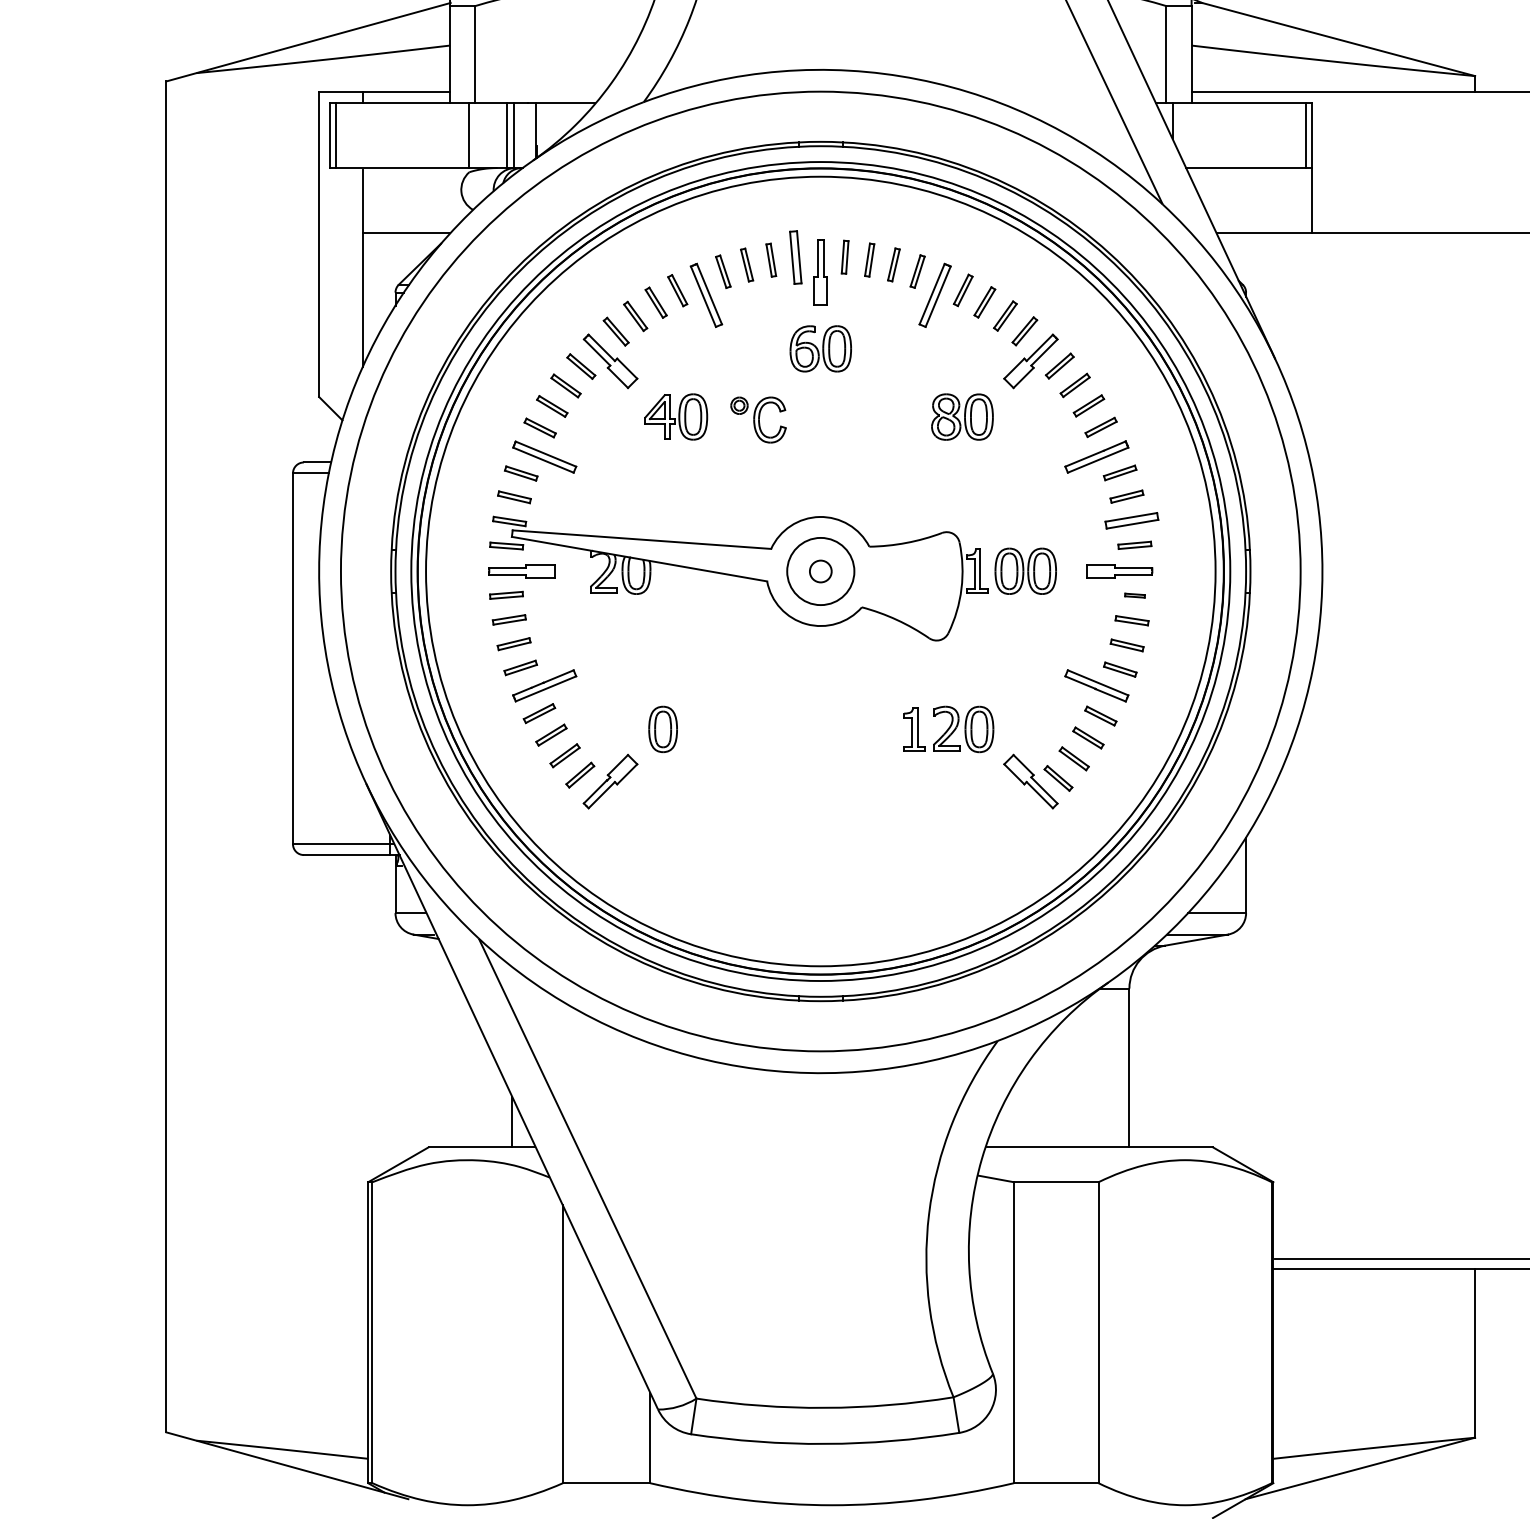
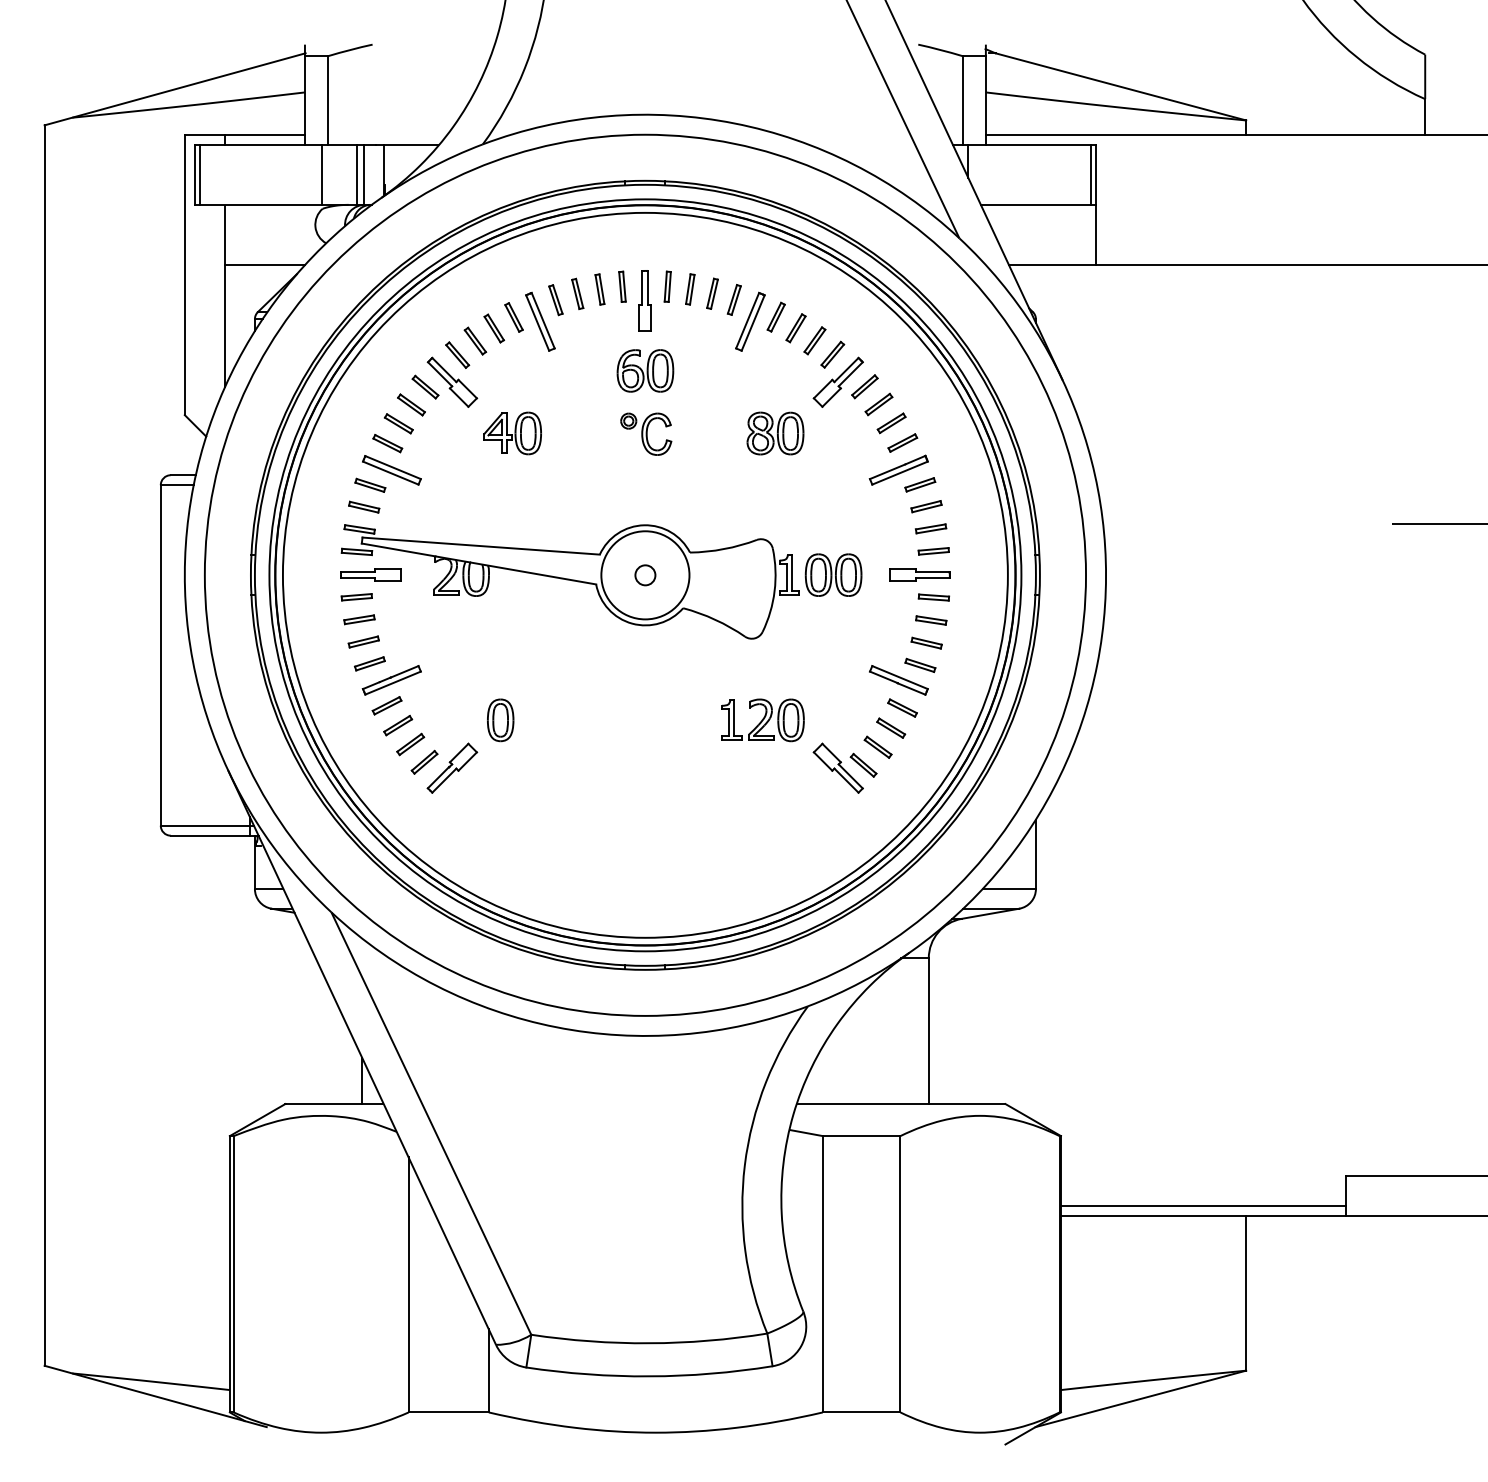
part: (795, 256) -> (622, 286), size x0.62
part: (758, 419) -> (646, 433), moved
part: (1131, 520) -> (930, 528), size x0.62
circle: (820, 571) -> (645, 575), size x1.43
part: (1134, 595) -> (933, 597), size x1.67

